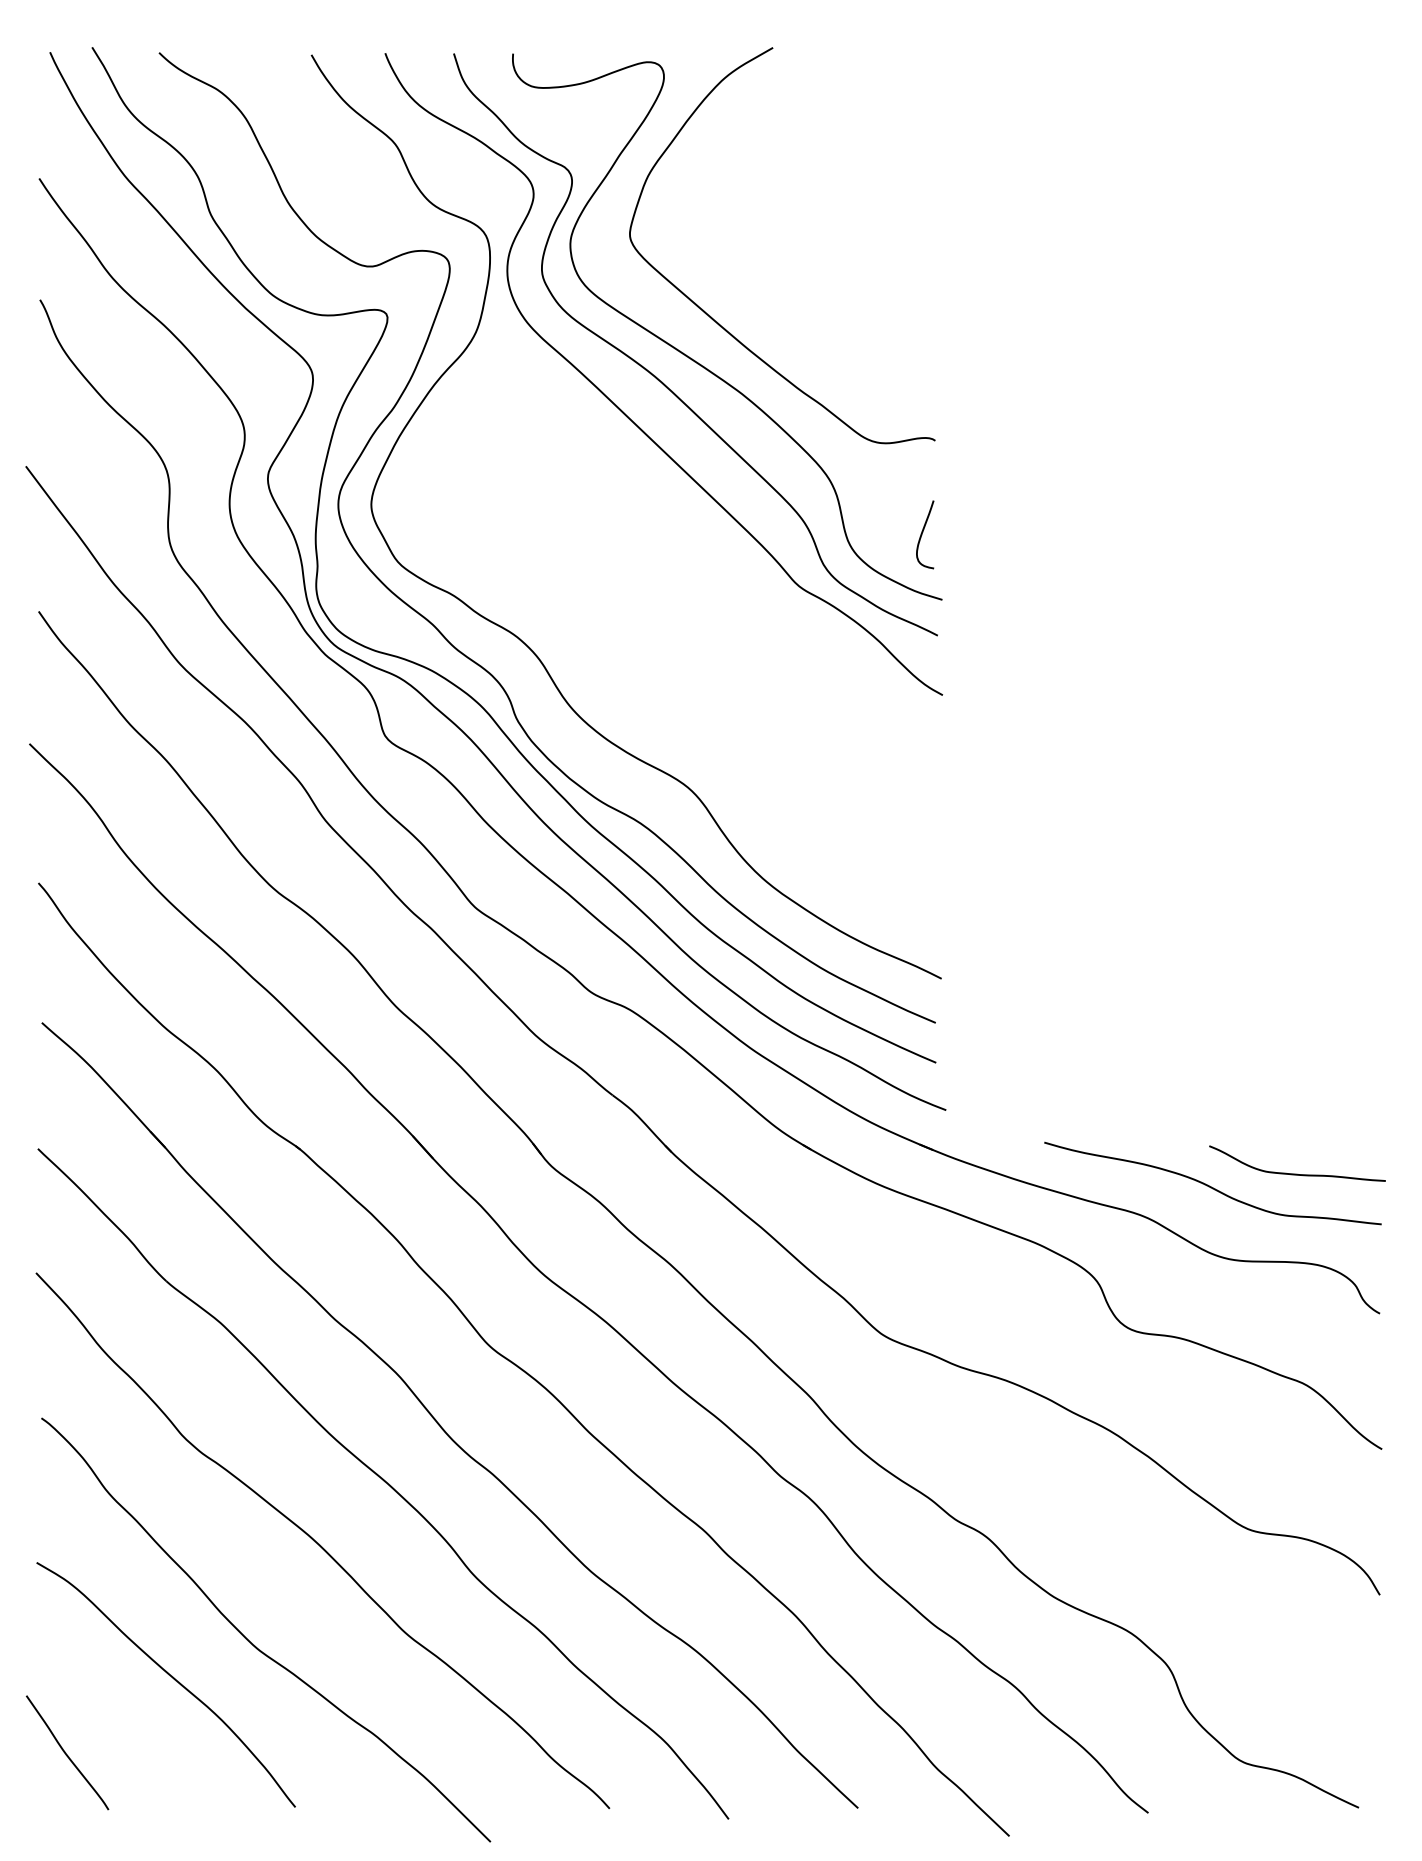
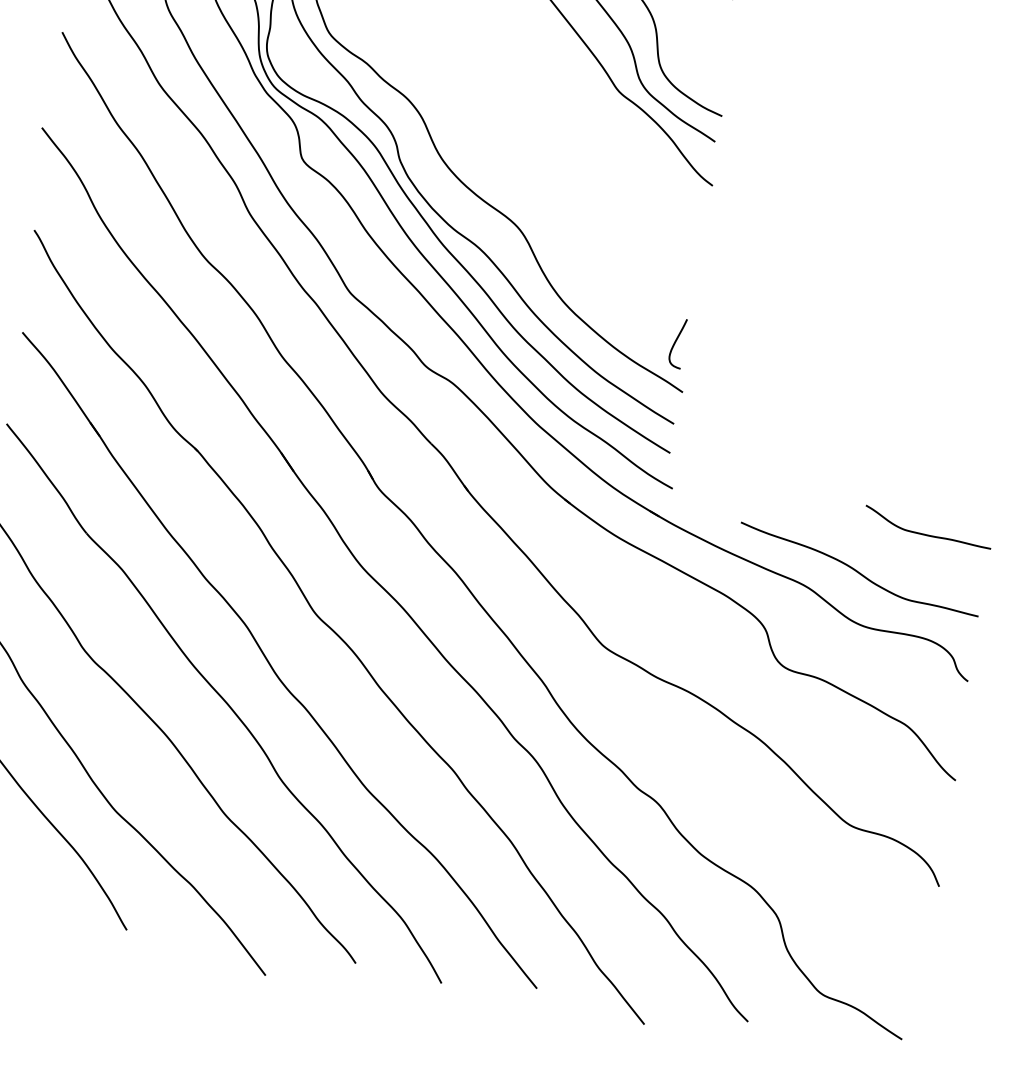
curve: (923, 532) -> (676, 341), moved
curve: (1297, 1173) -> (927, 534), moved

